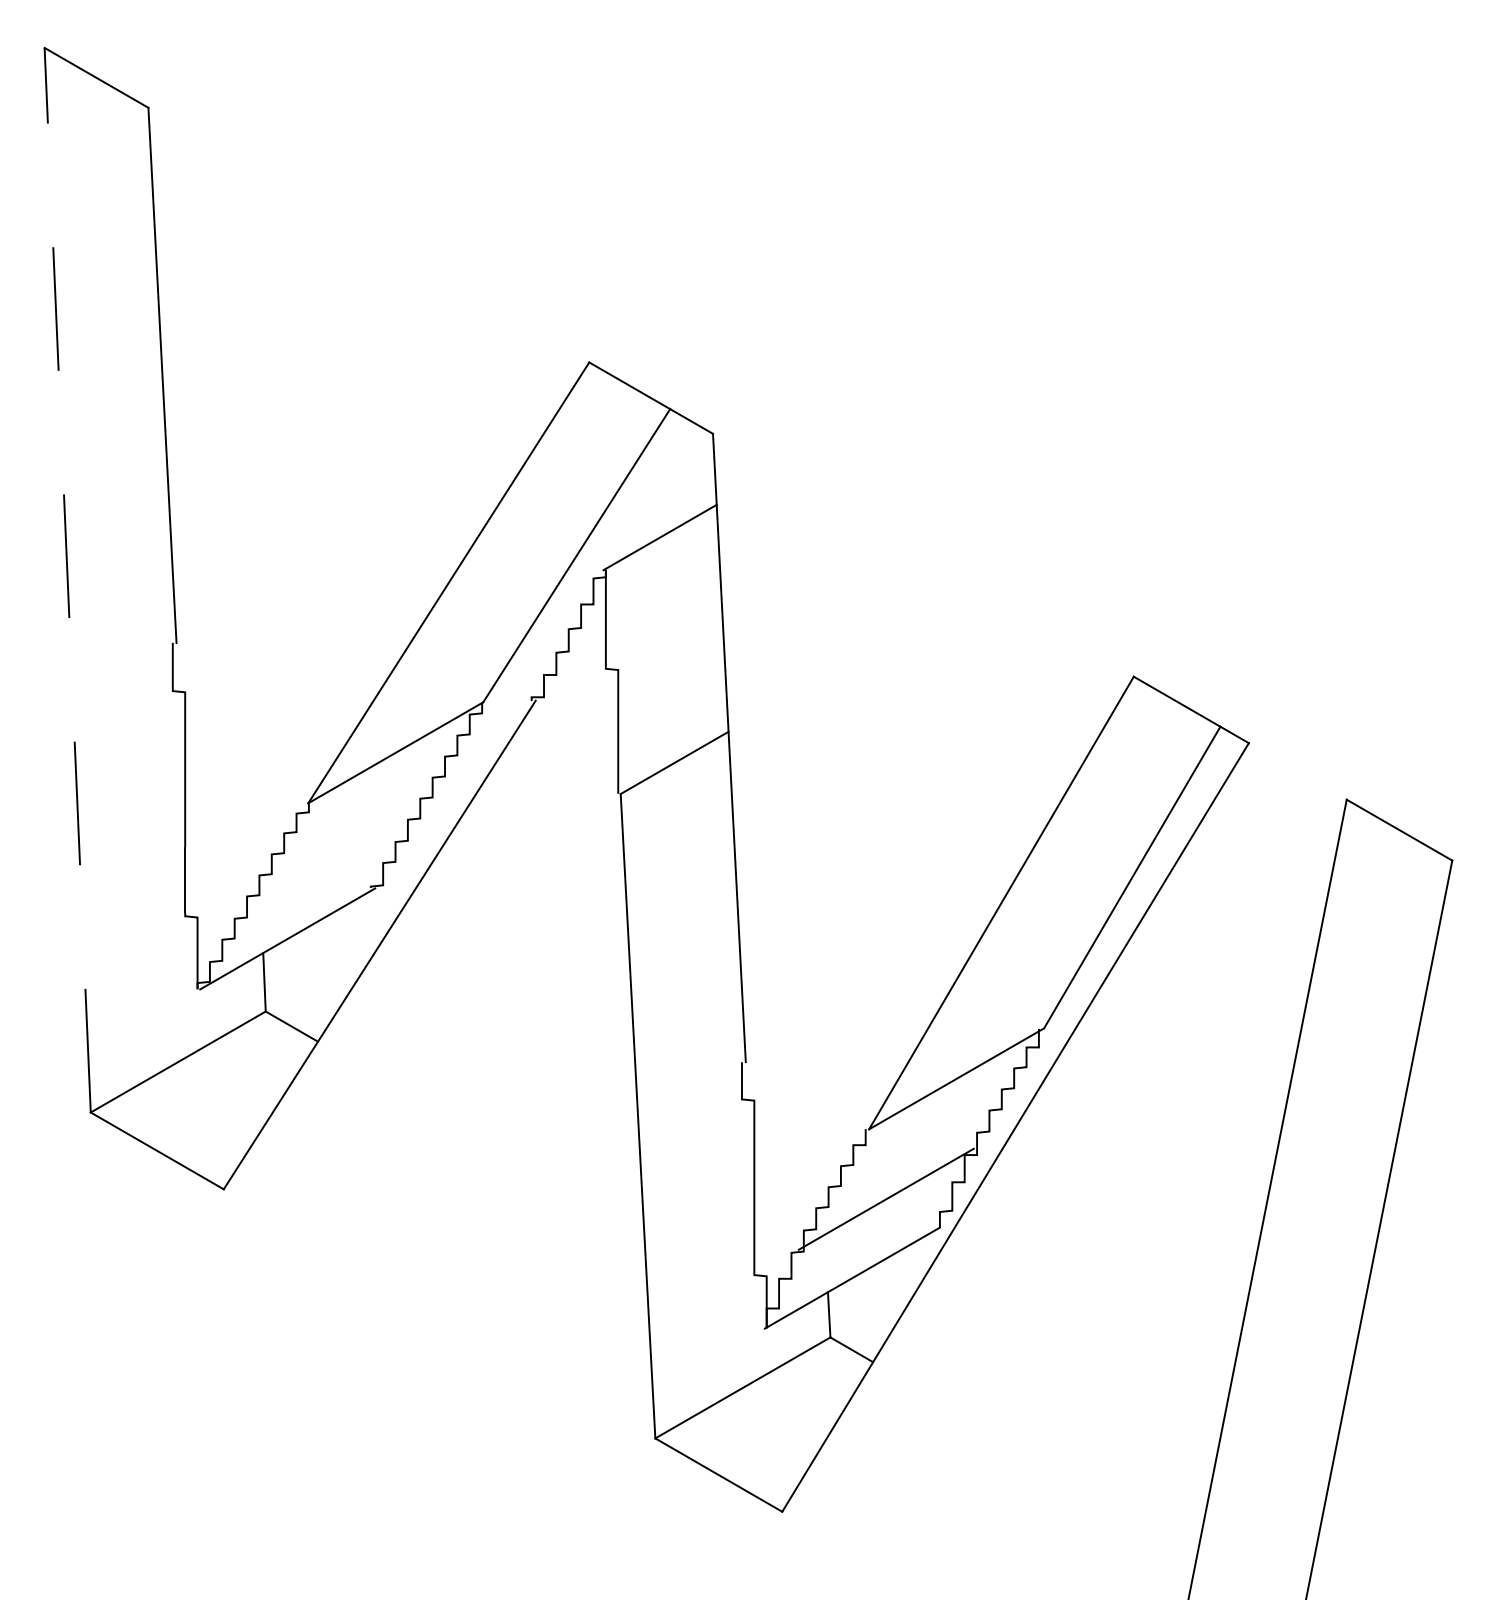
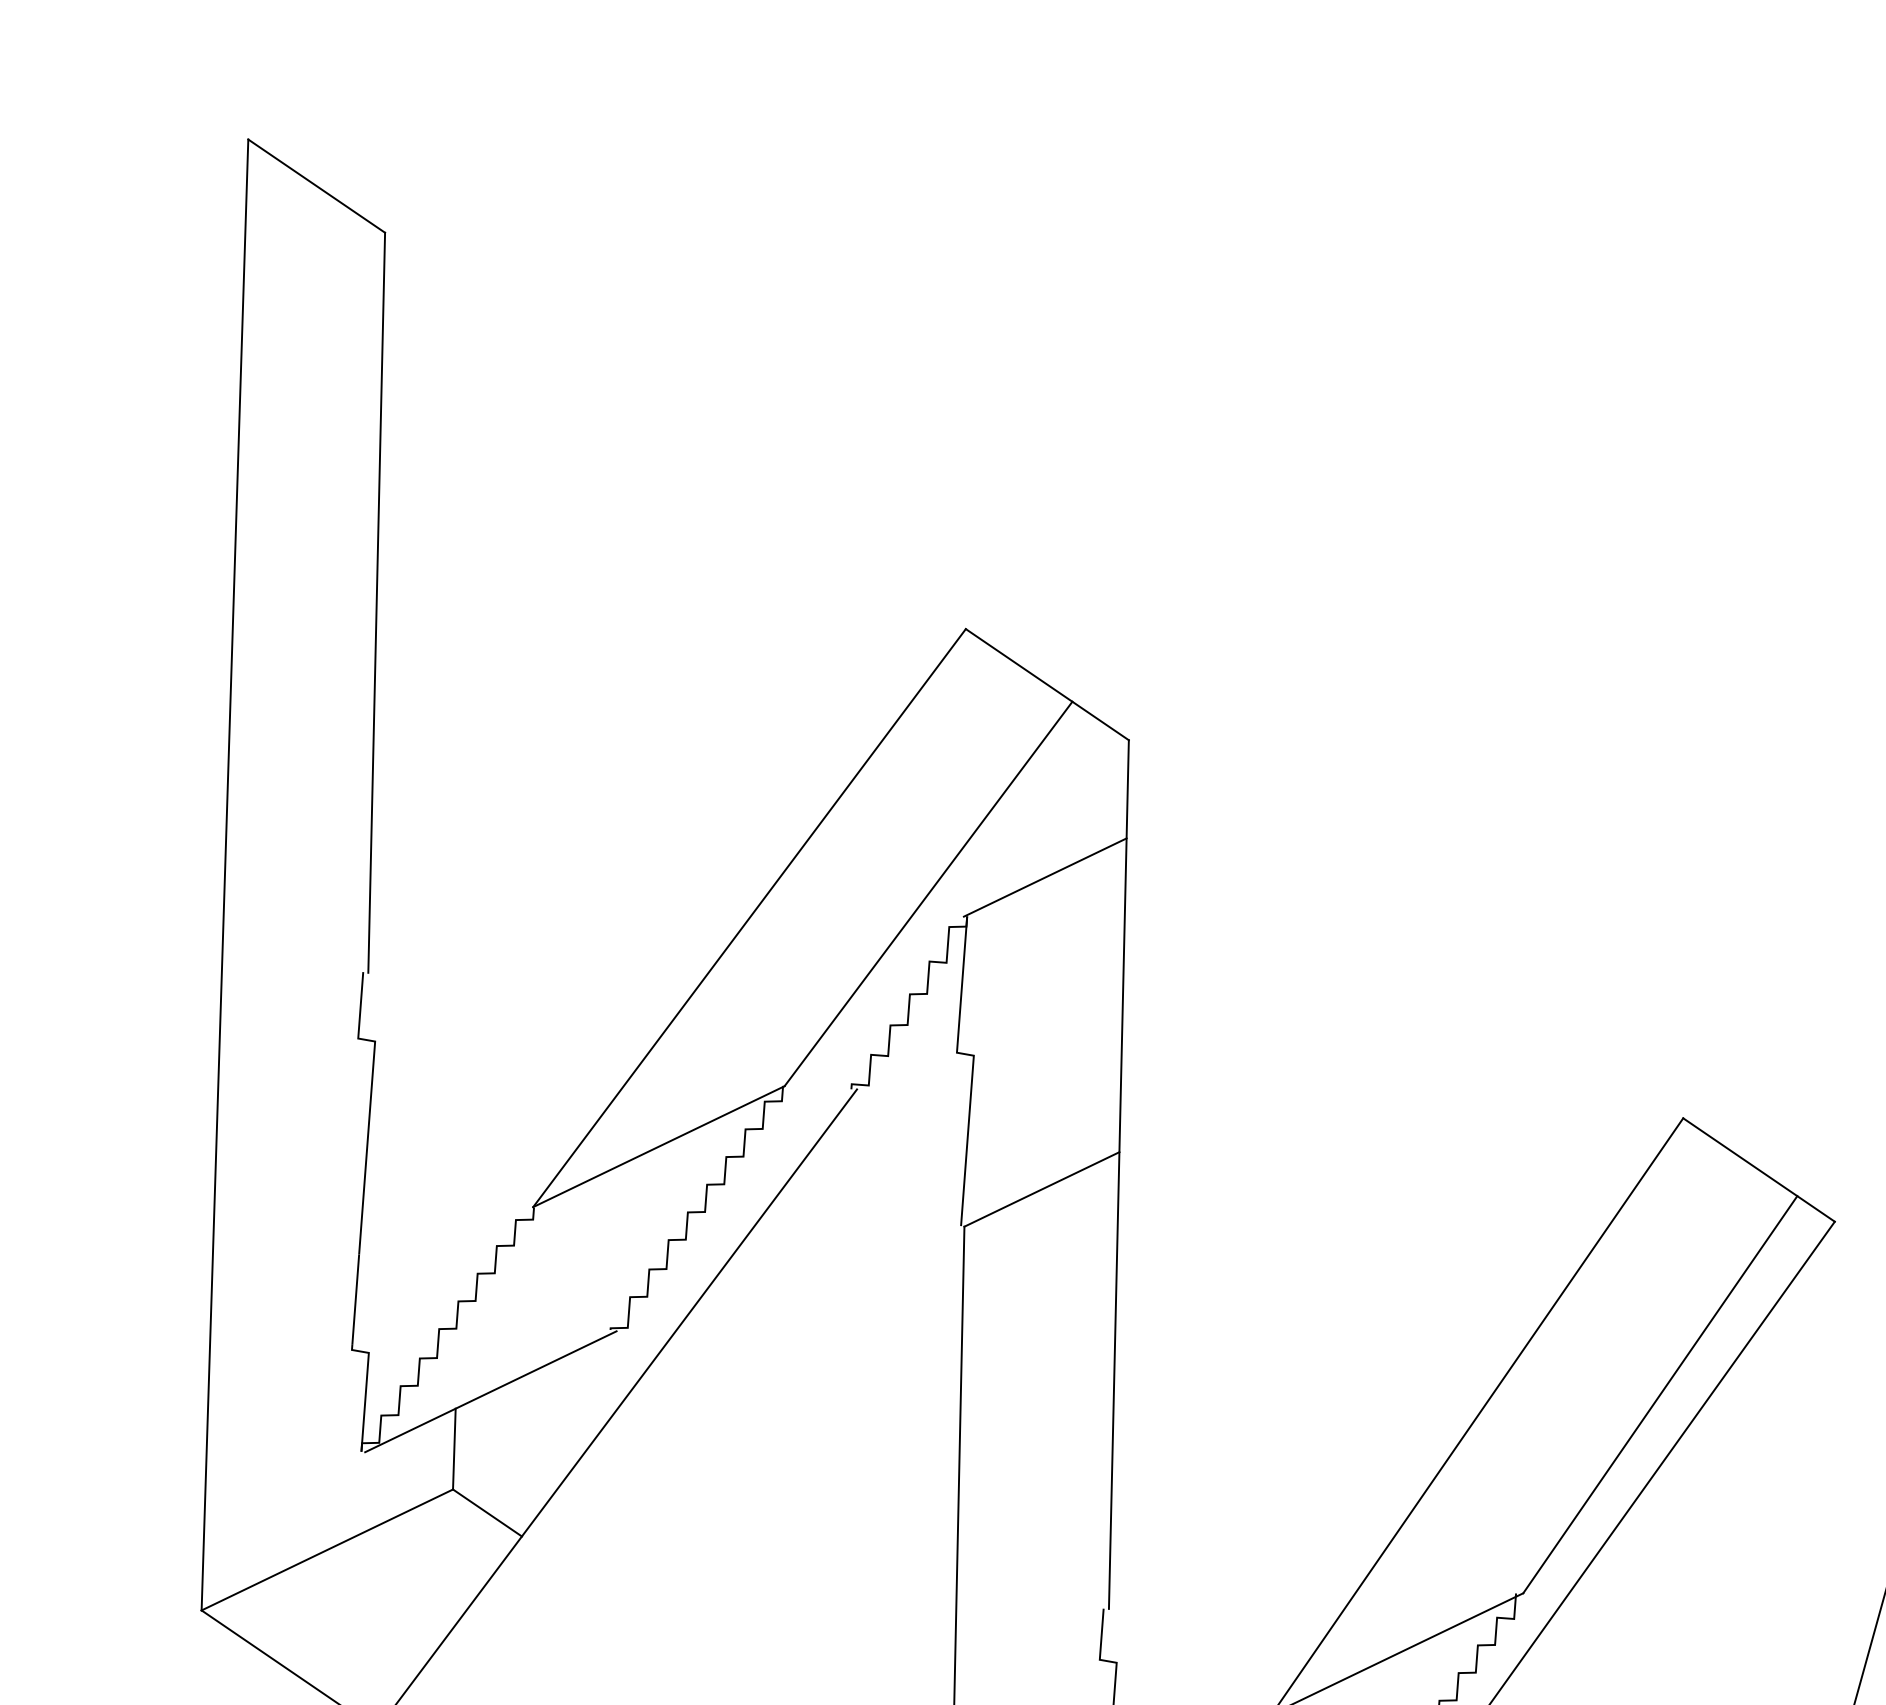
line: (67, 580) -> (224, 875), dashed -> solid

